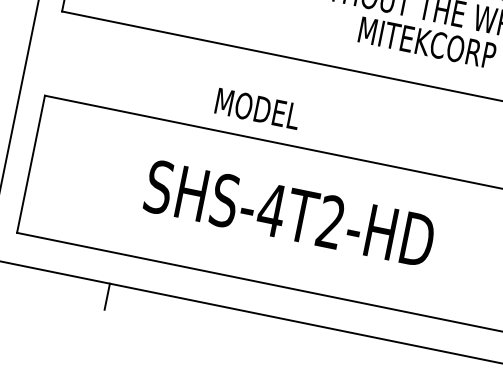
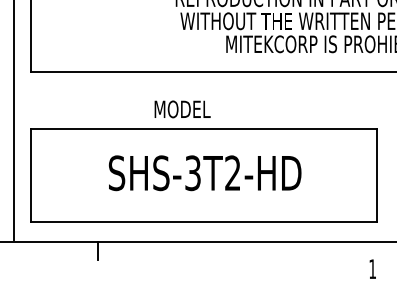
text: (257, 109) -> (182, 109), moved
text: (271, 210) -> (192, 173), SHS-4T2-HD -> SHS-3T2-HD

